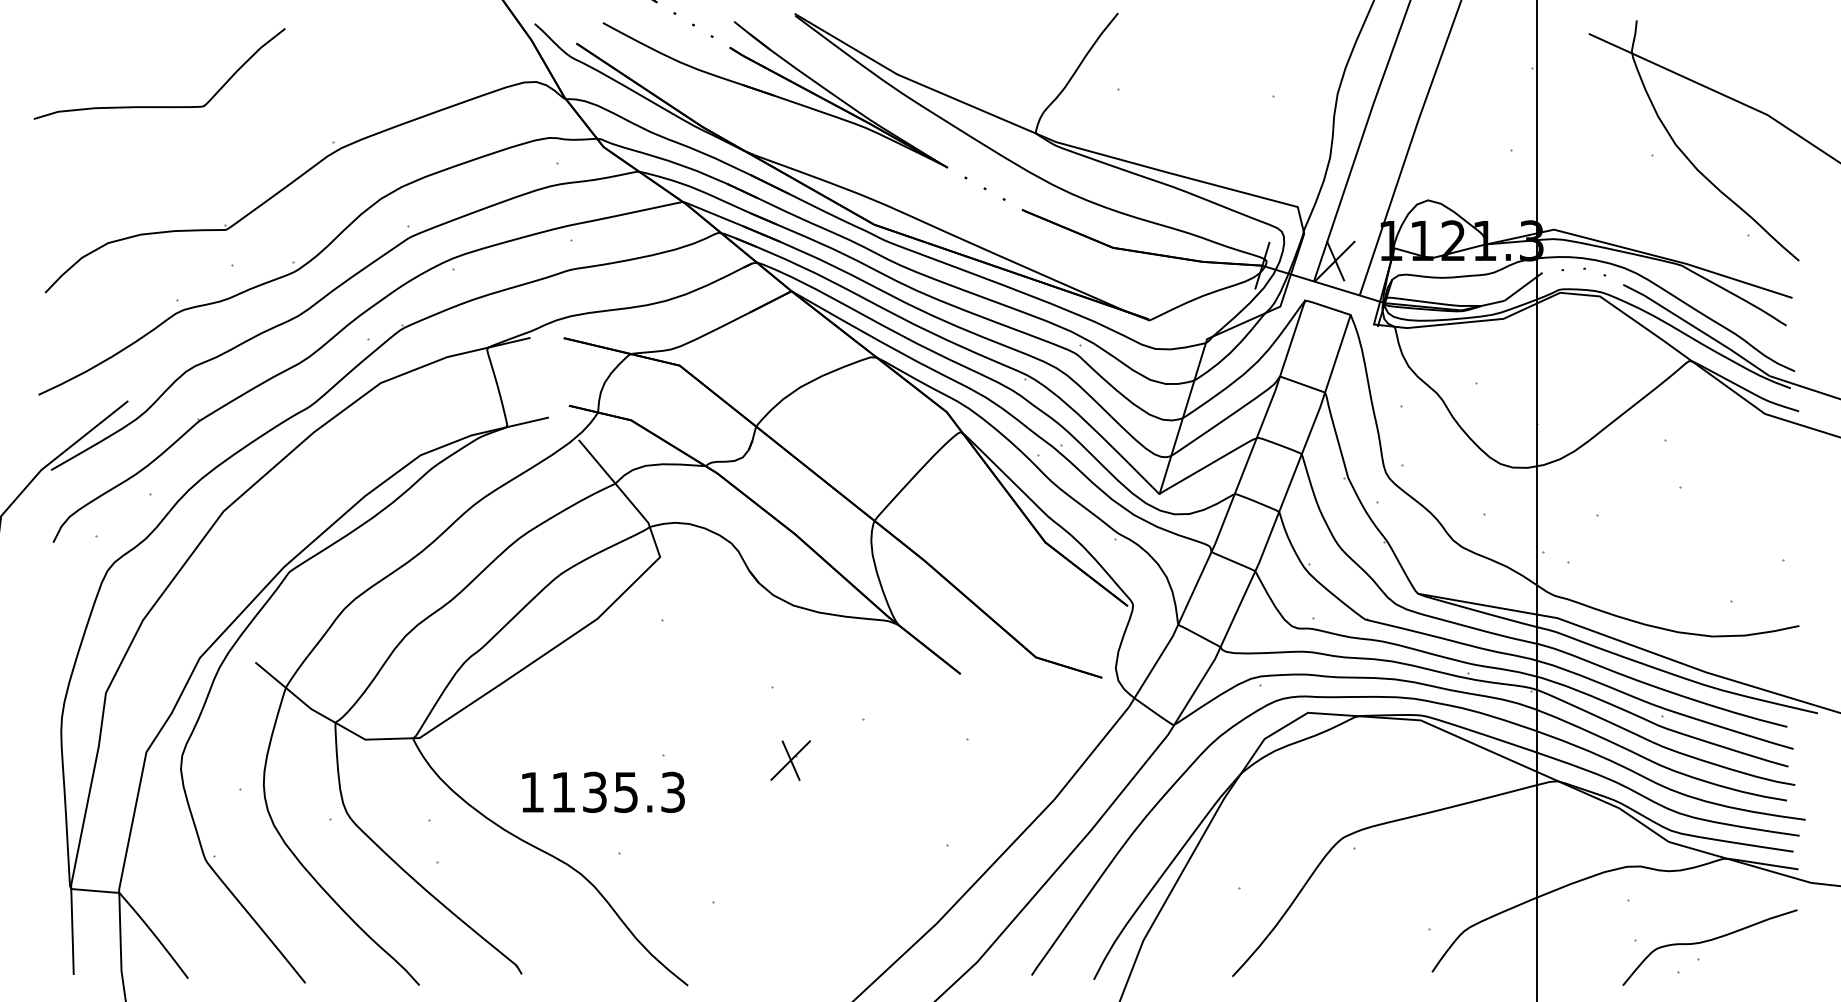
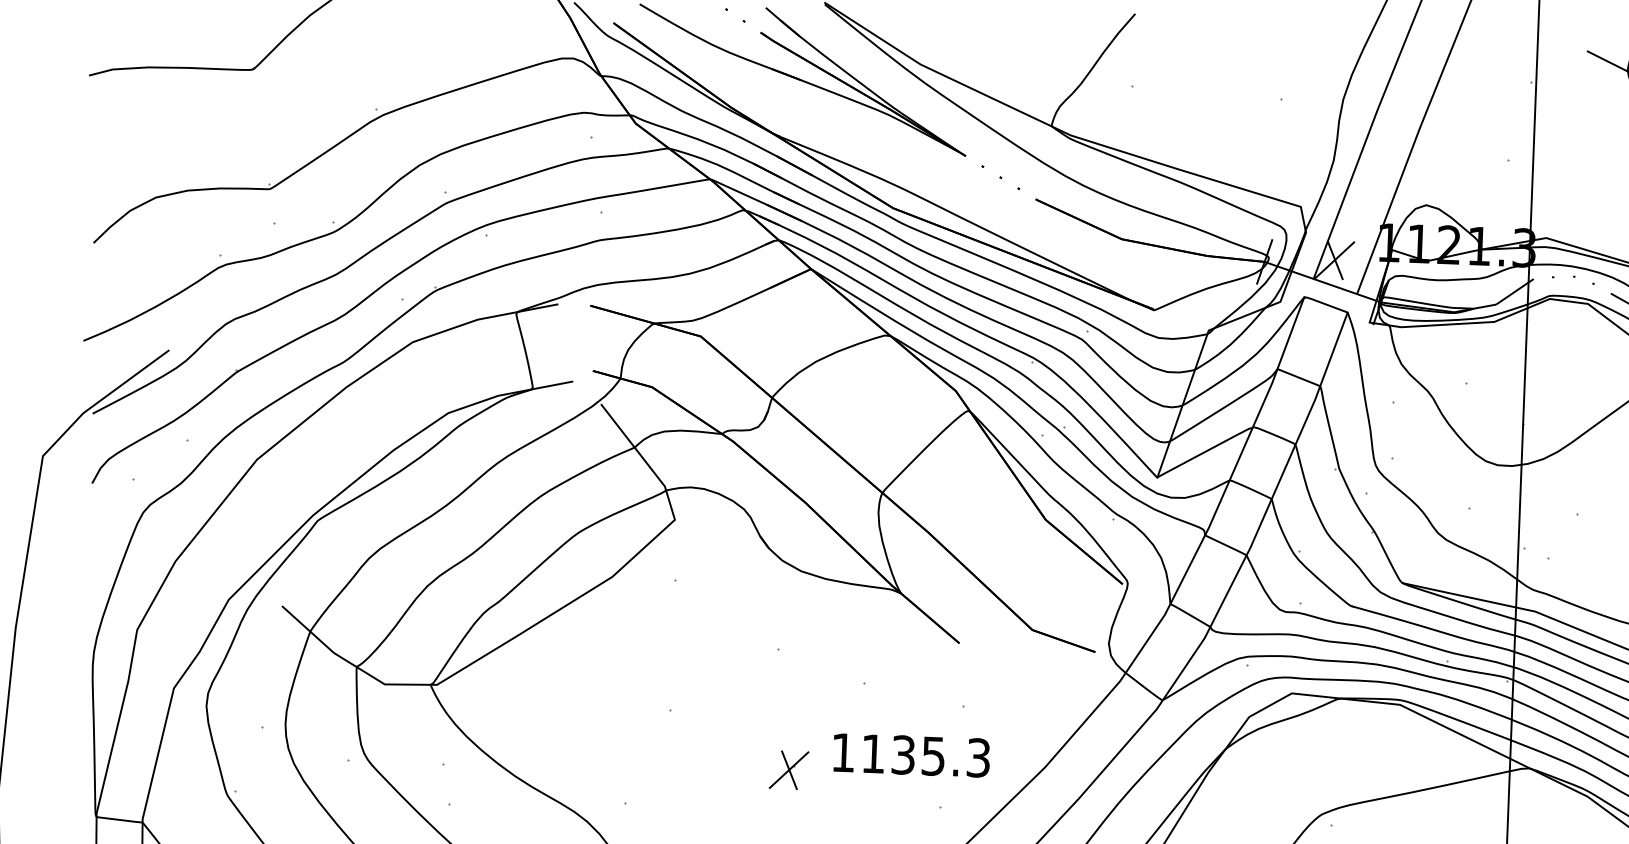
part: (790, 760) -> (788, 770), moved
text: (603, 791) -> (911, 754), moved

